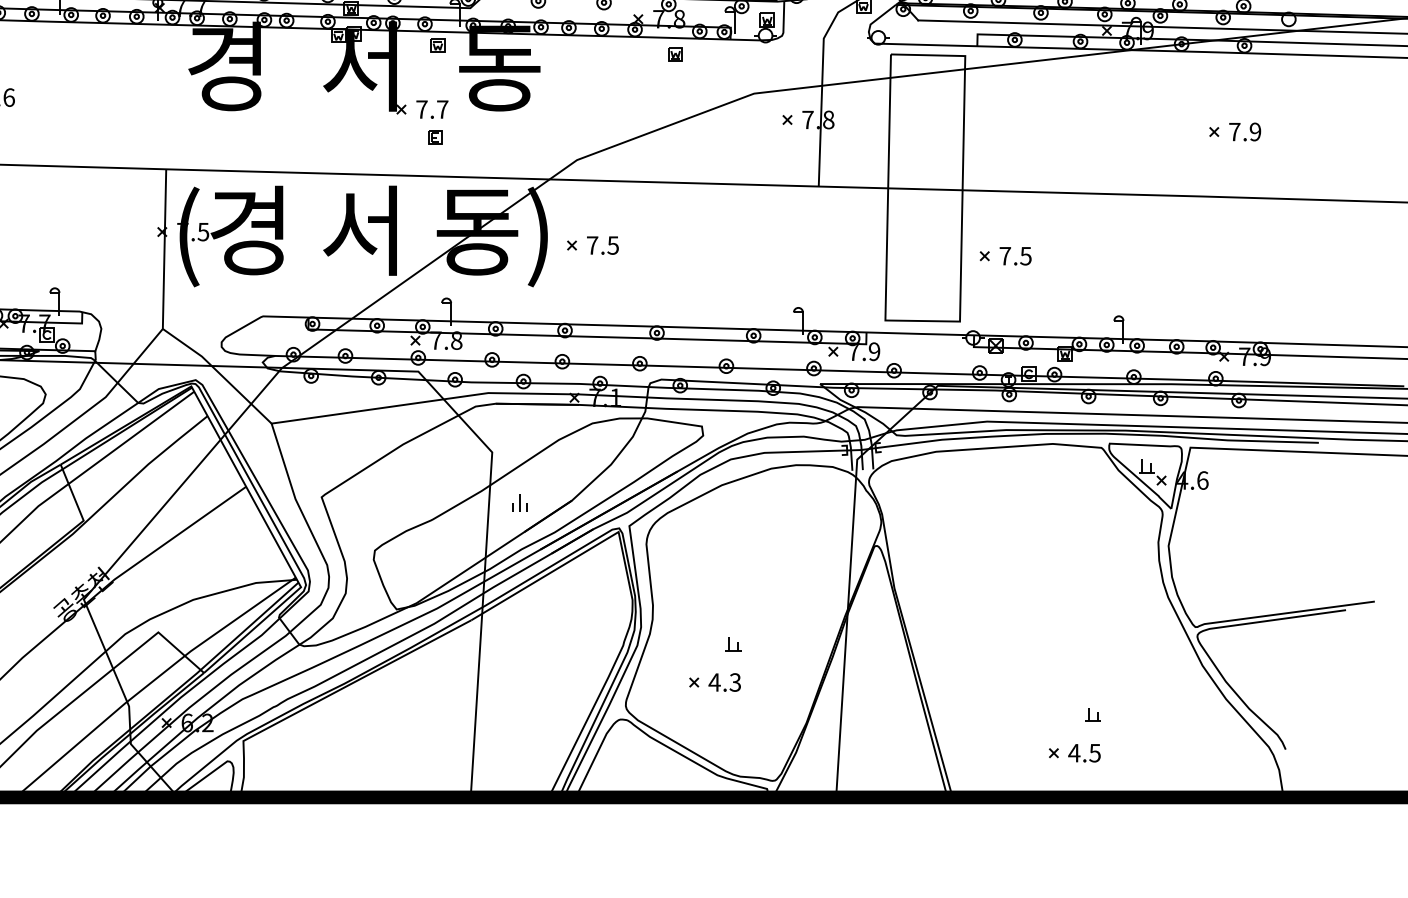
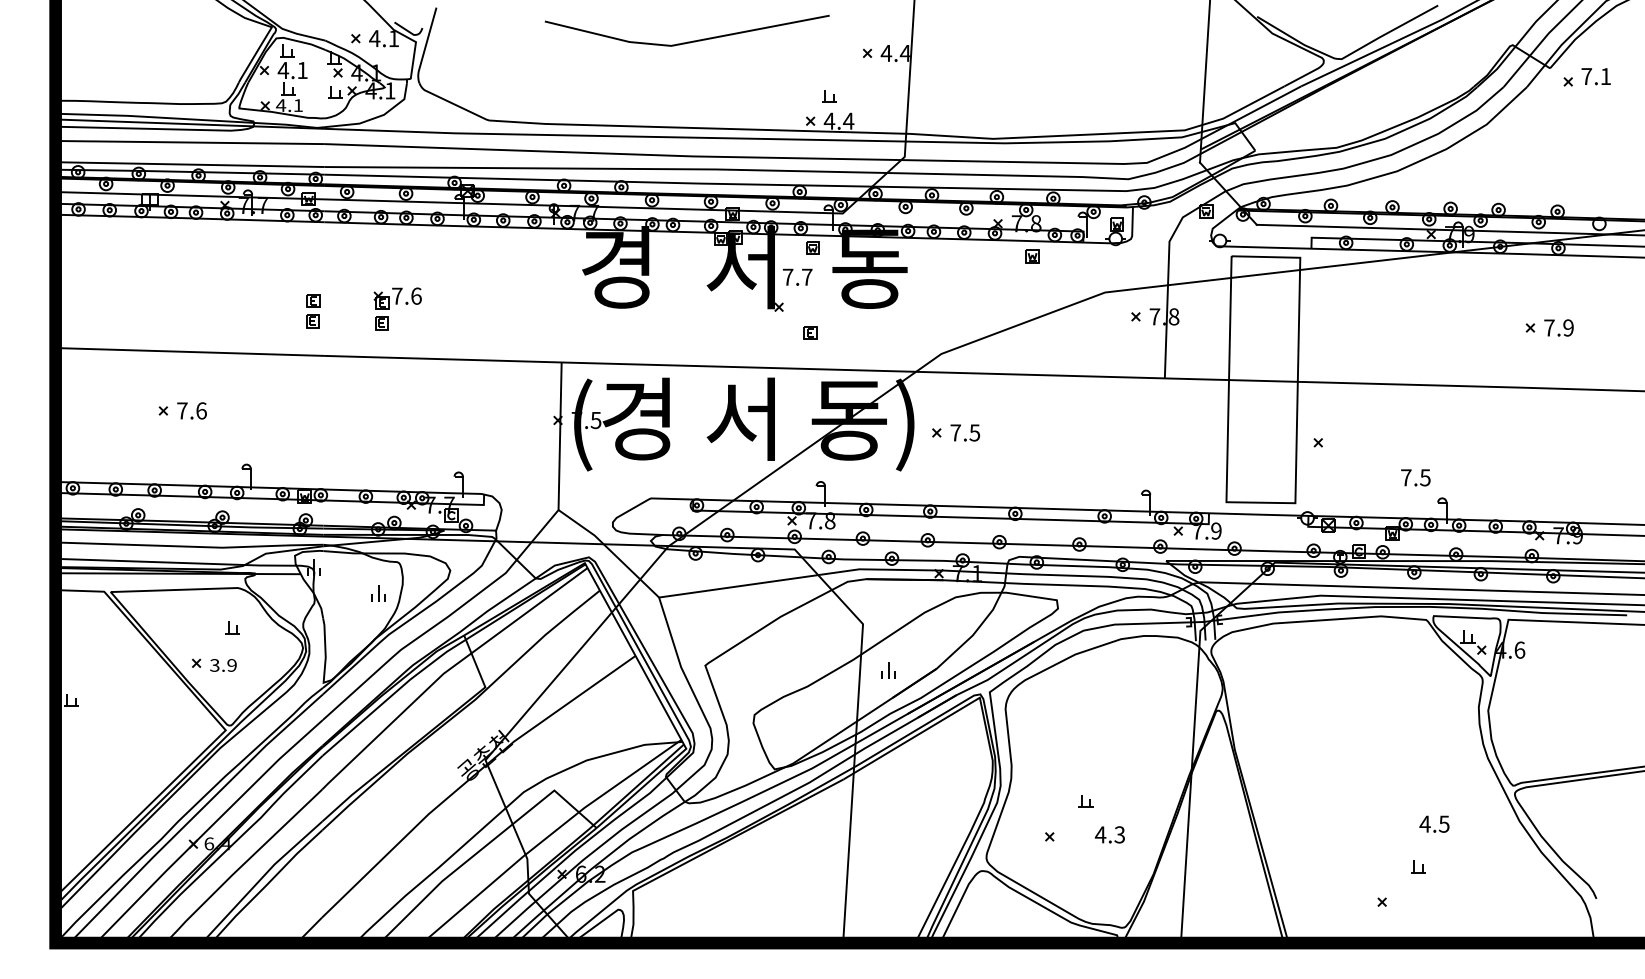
text: (432, 108) -> (797, 276), moved
text: (1015, 255) -> (1415, 477), moved
text: (724, 682) -> (1109, 834), moved
text: (1084, 752) -> (1434, 823), moved

